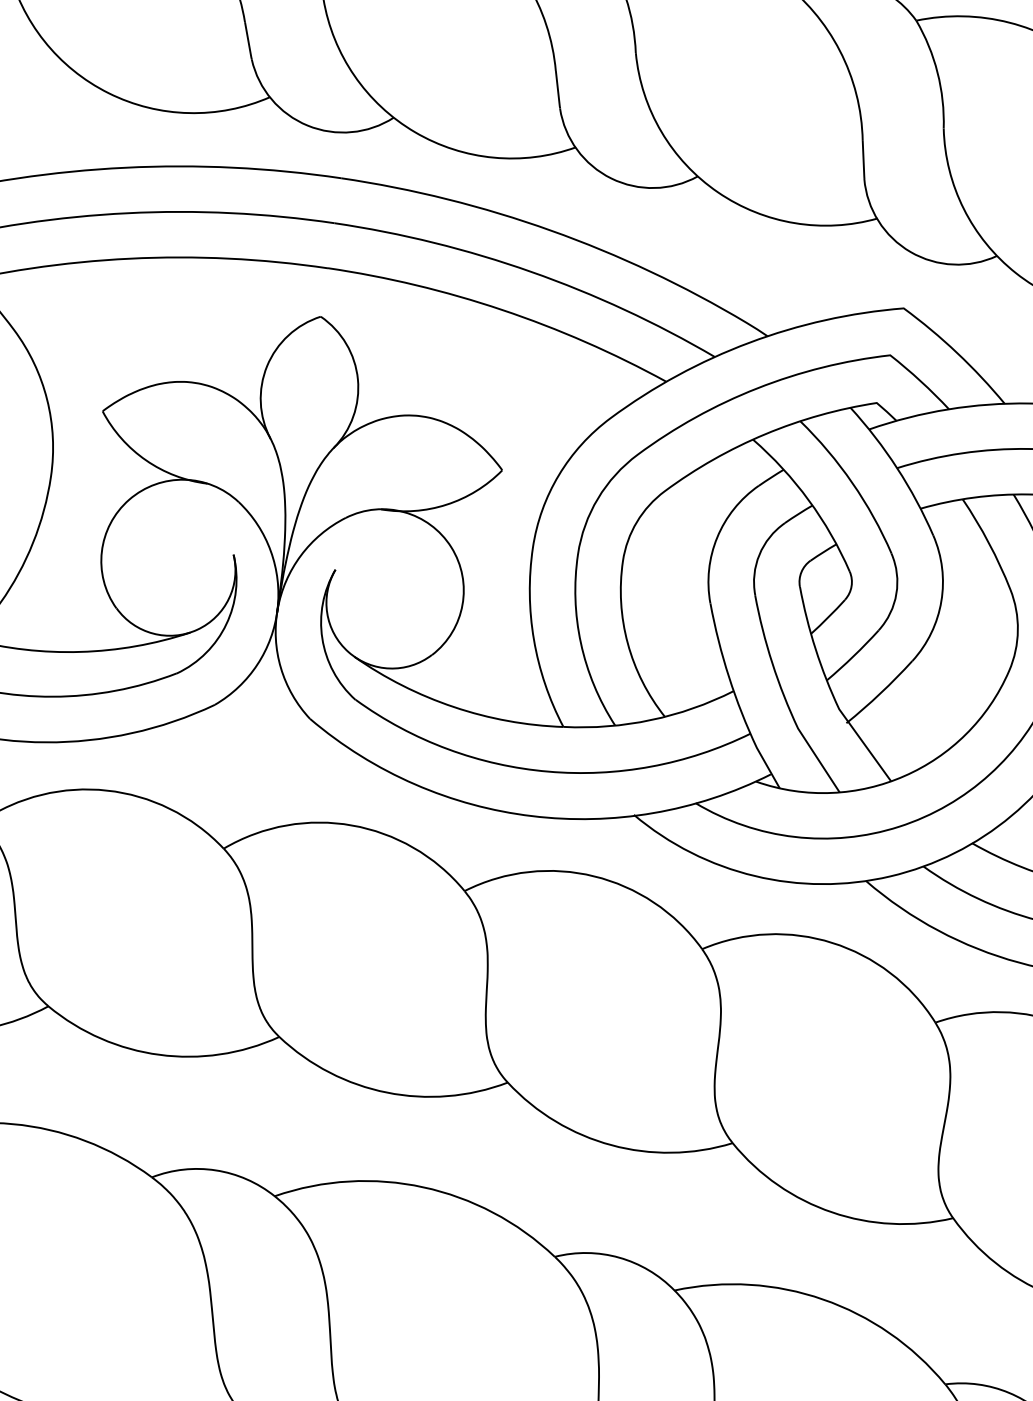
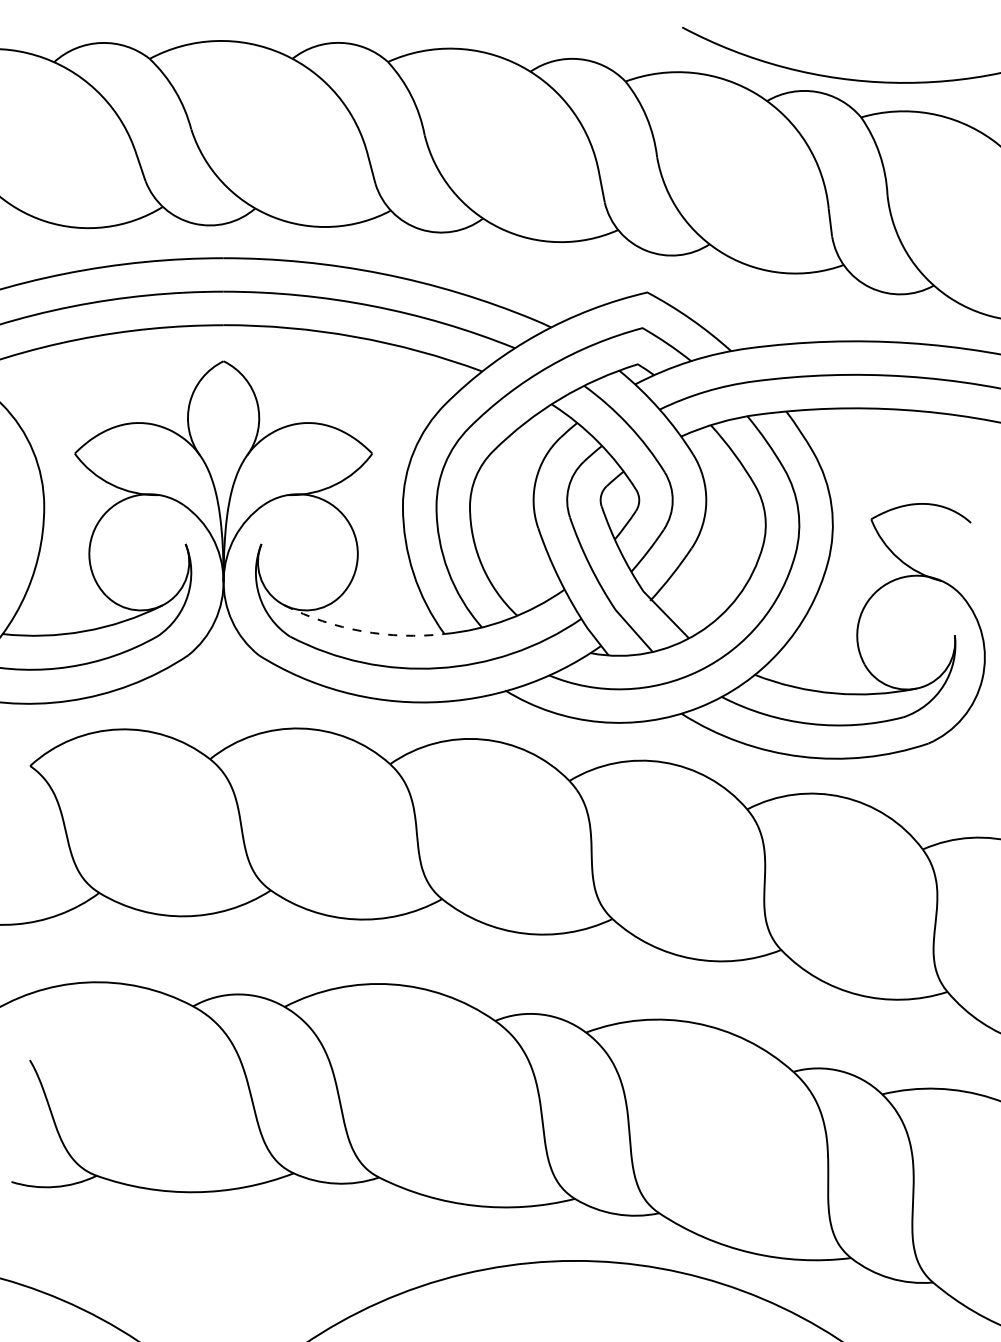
arc: (453, 707) -> (362, 631), solid -> dashed

